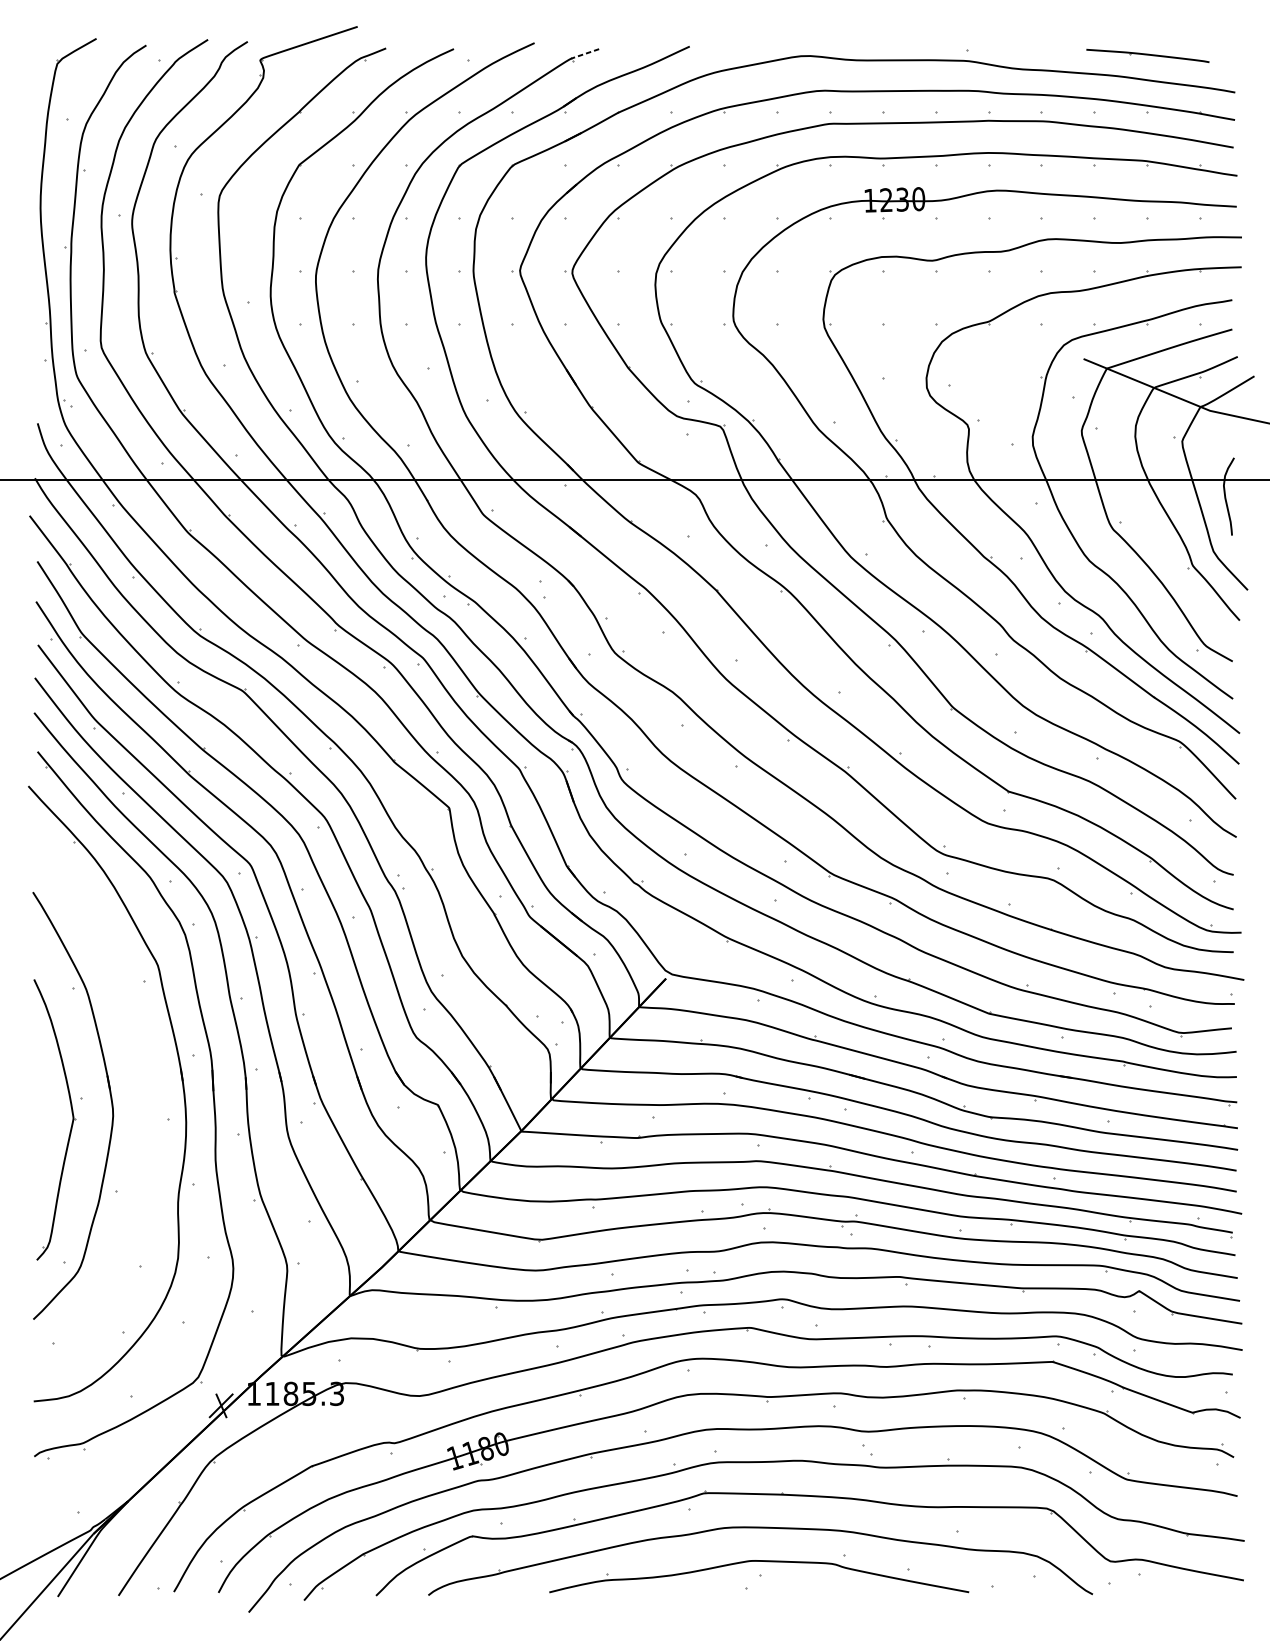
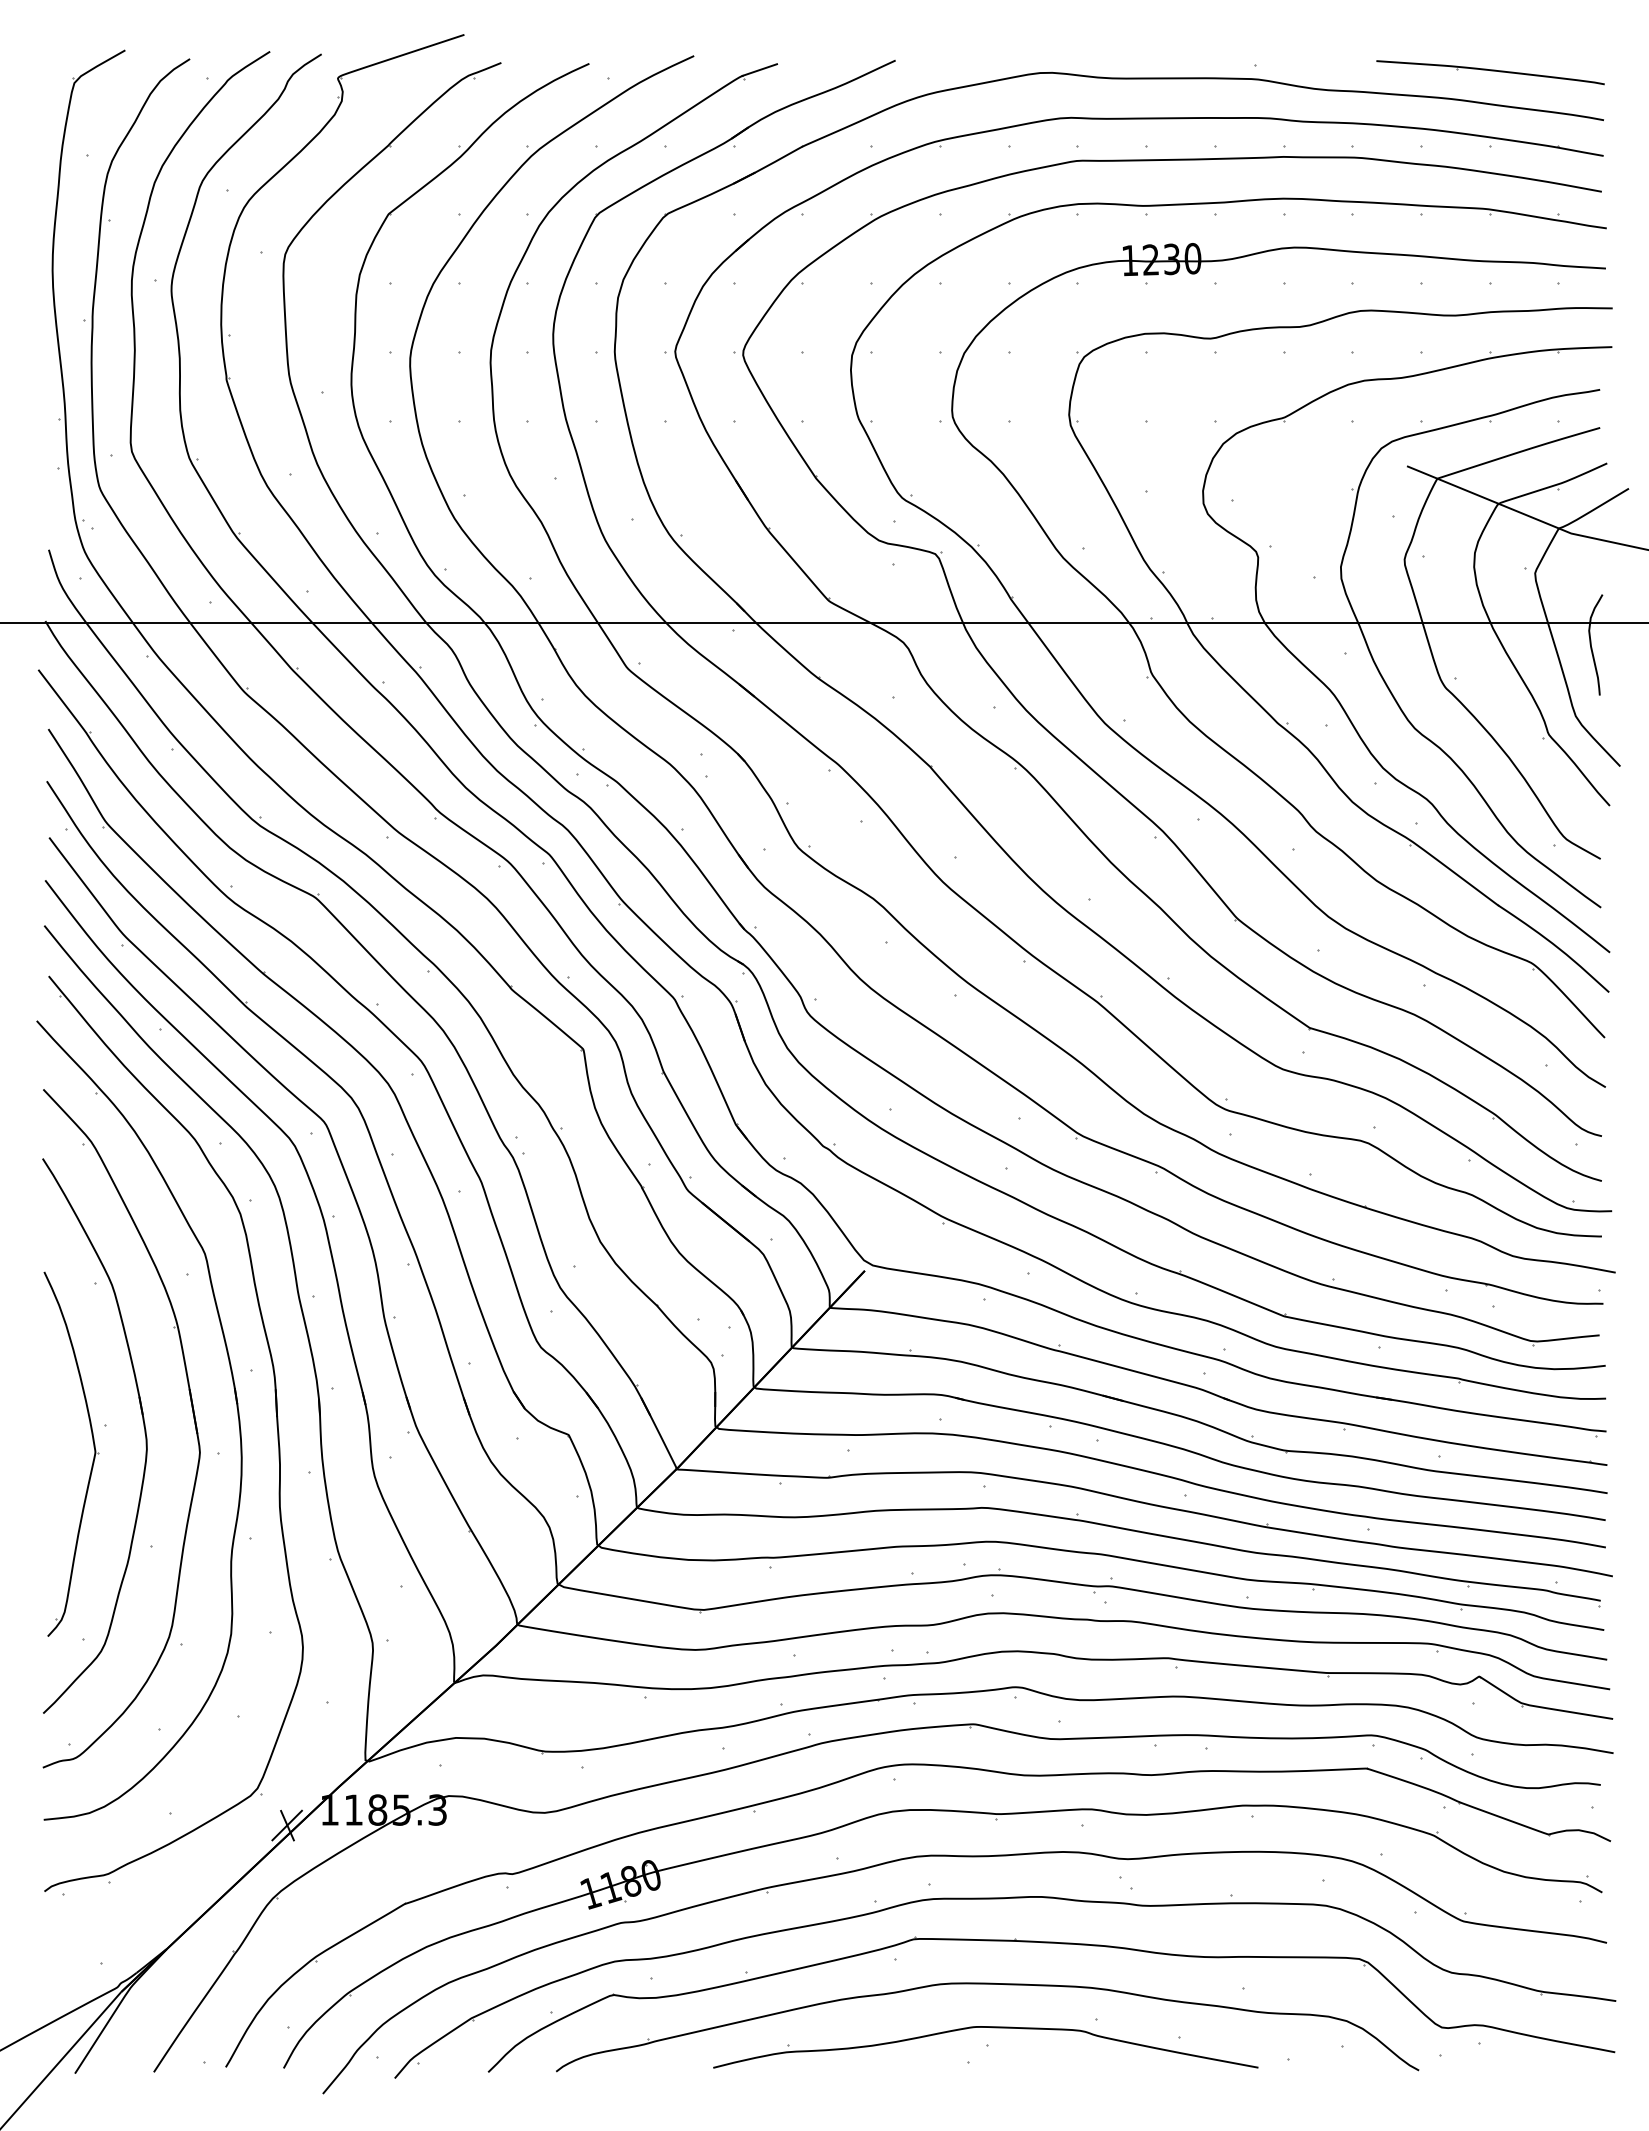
line: (584, 54) -> (758, 70), dashed -> solid
part: (1147, 55) -> (1490, 72), size x1.43
part: (149, 1093) -> (193, 1419), added

